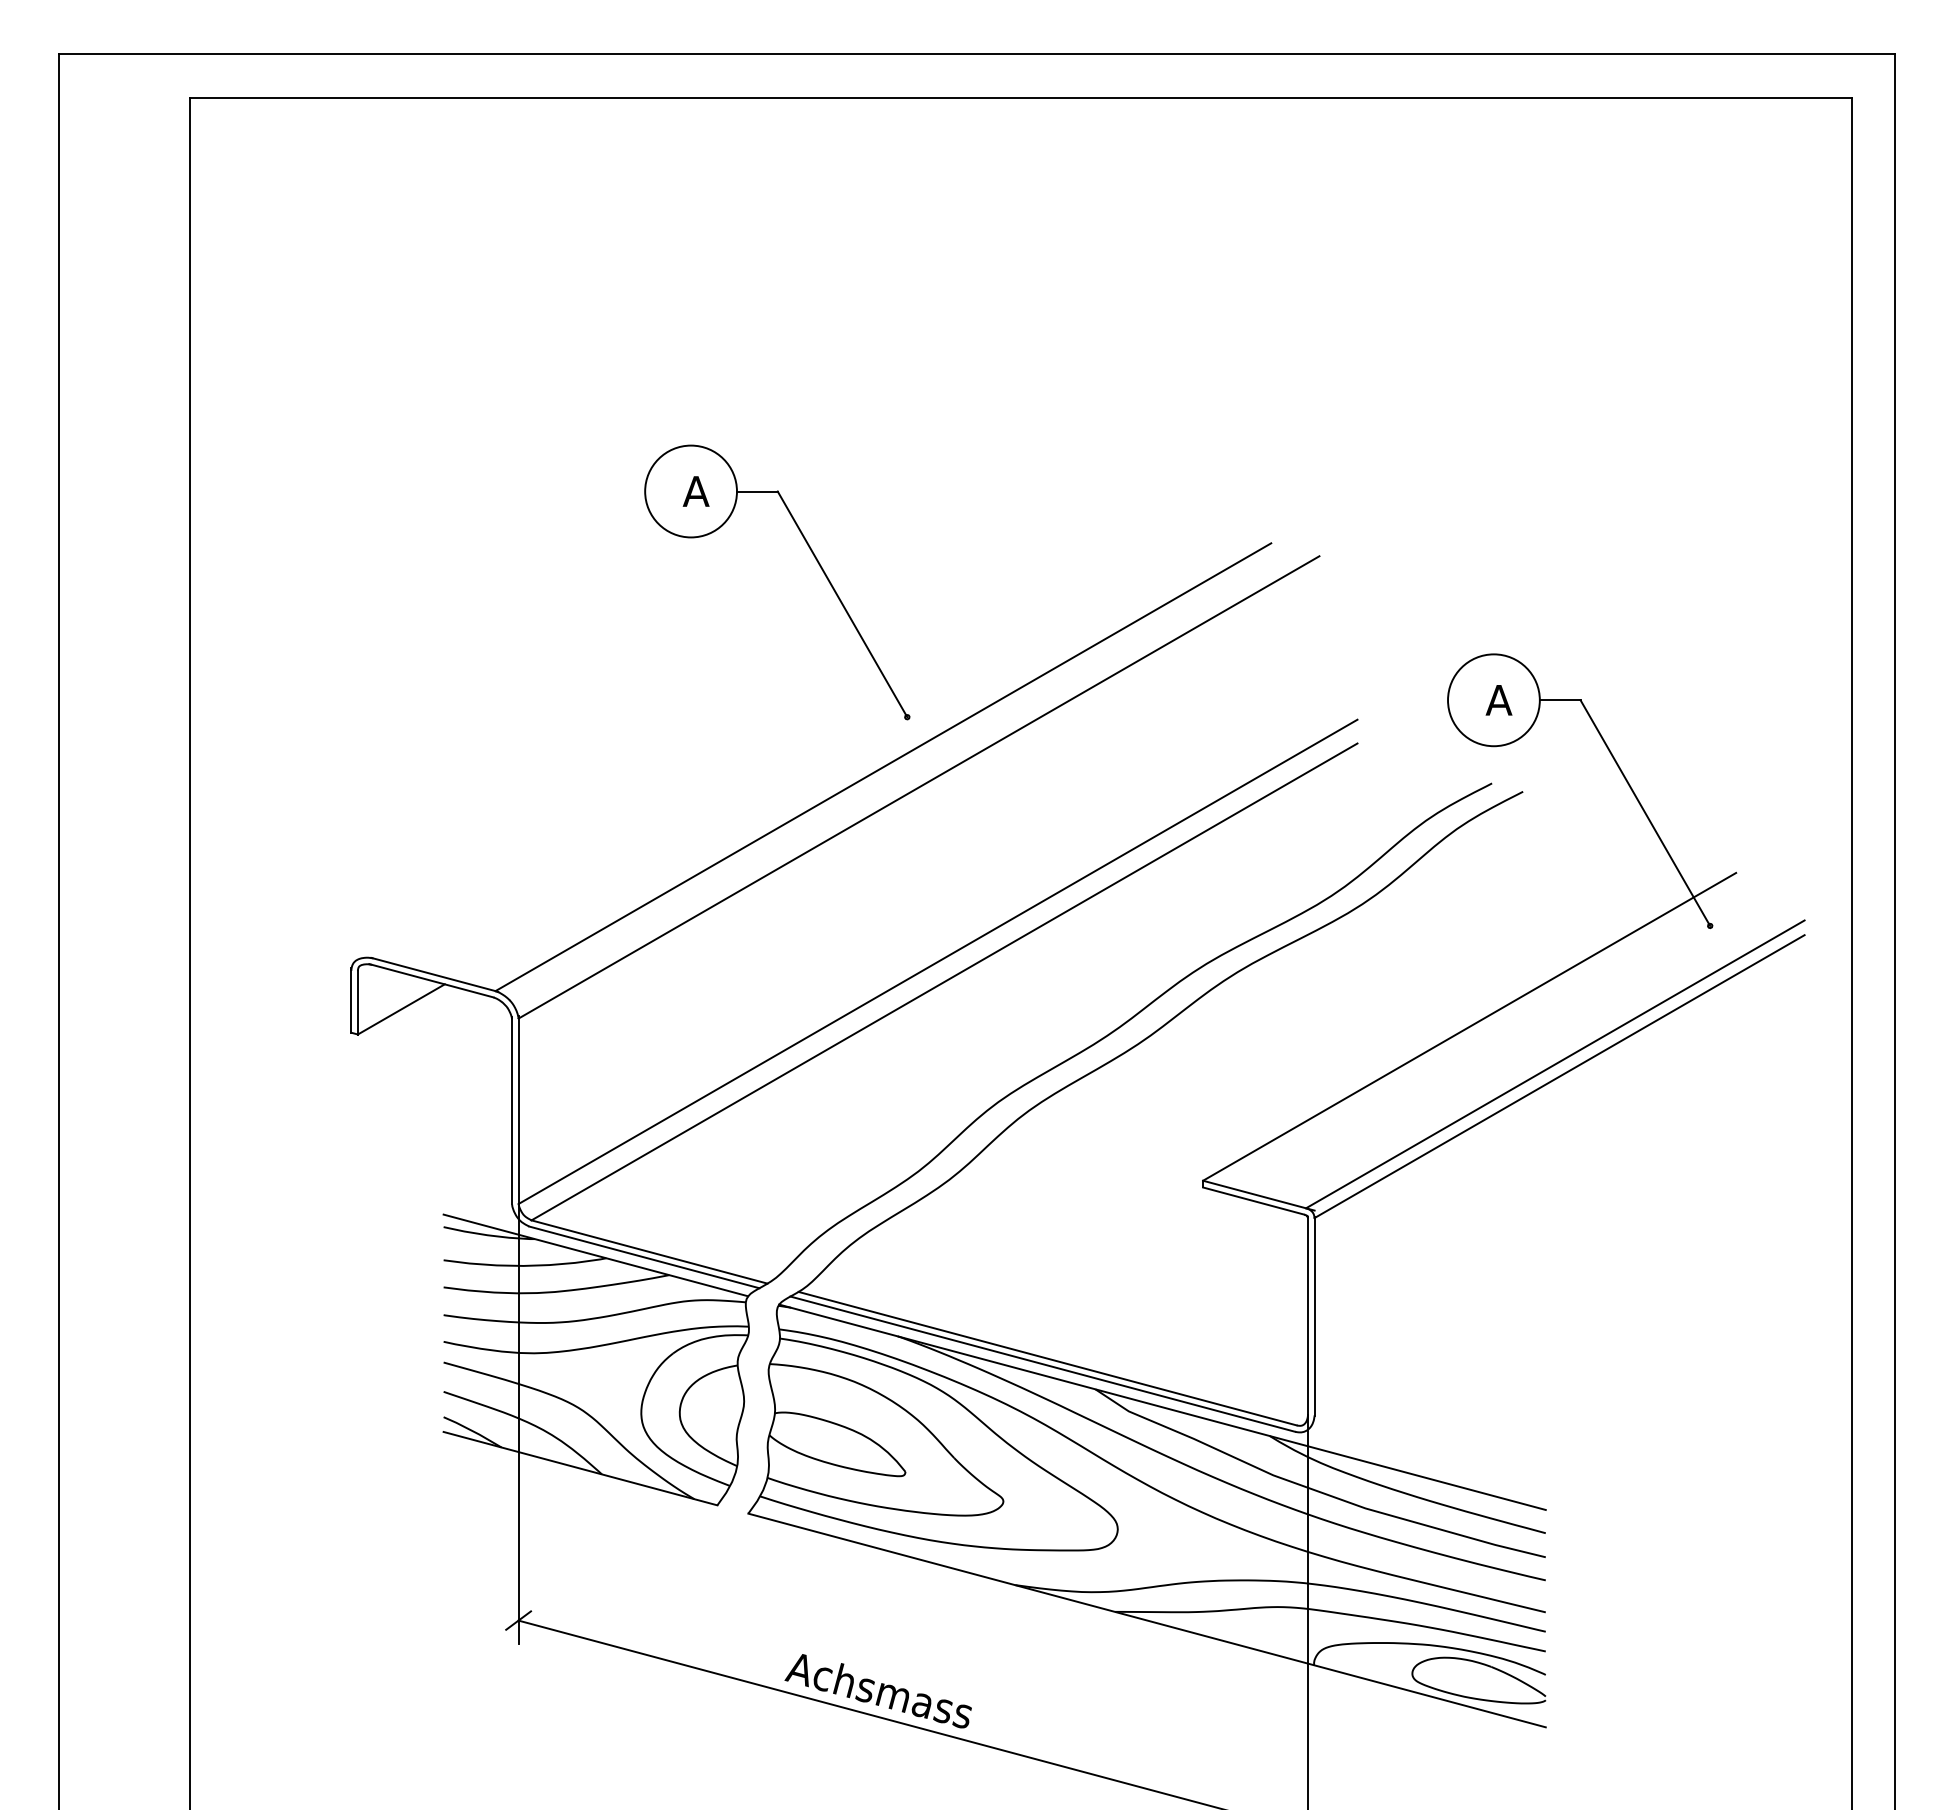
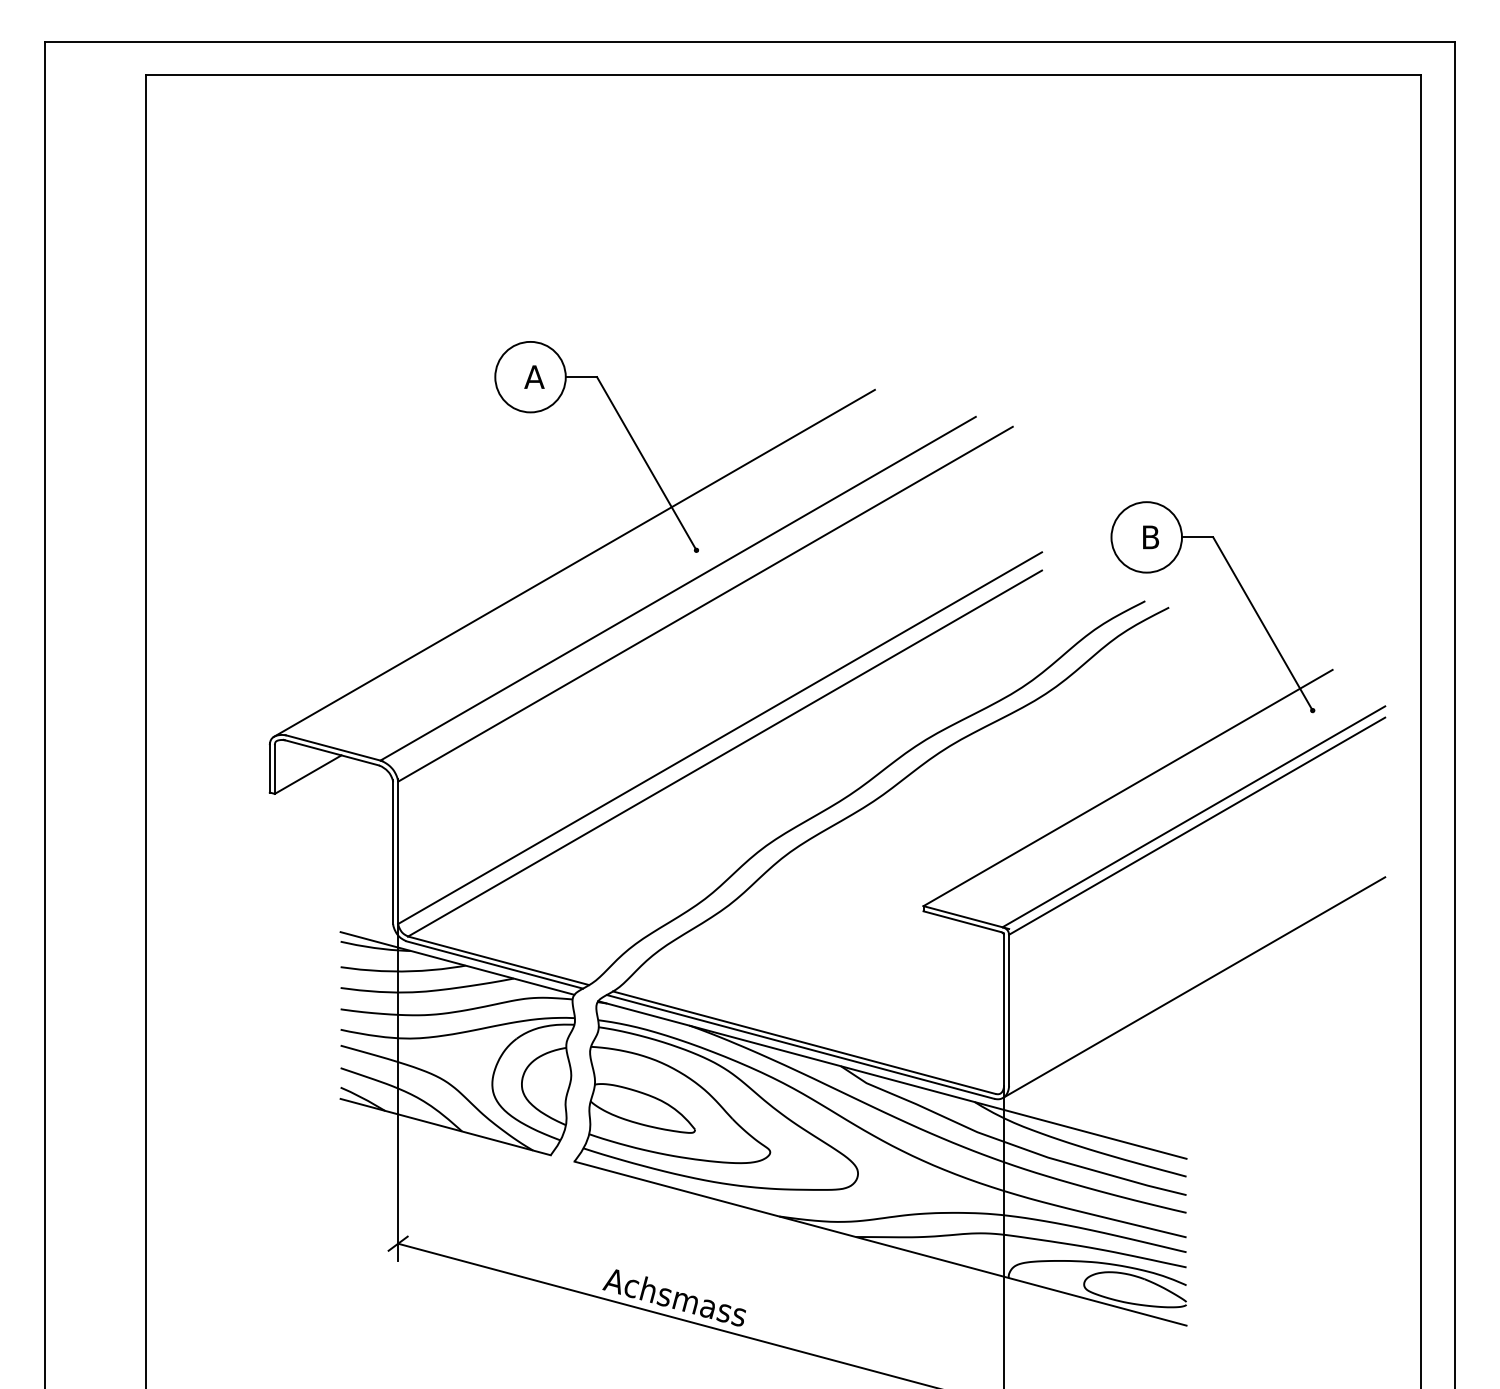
text: (1498, 700) -> (1150, 537), A -> B
line: (747, 734) -> (573, 563), added
line: (1556, 1286) -> (1194, 987), added

